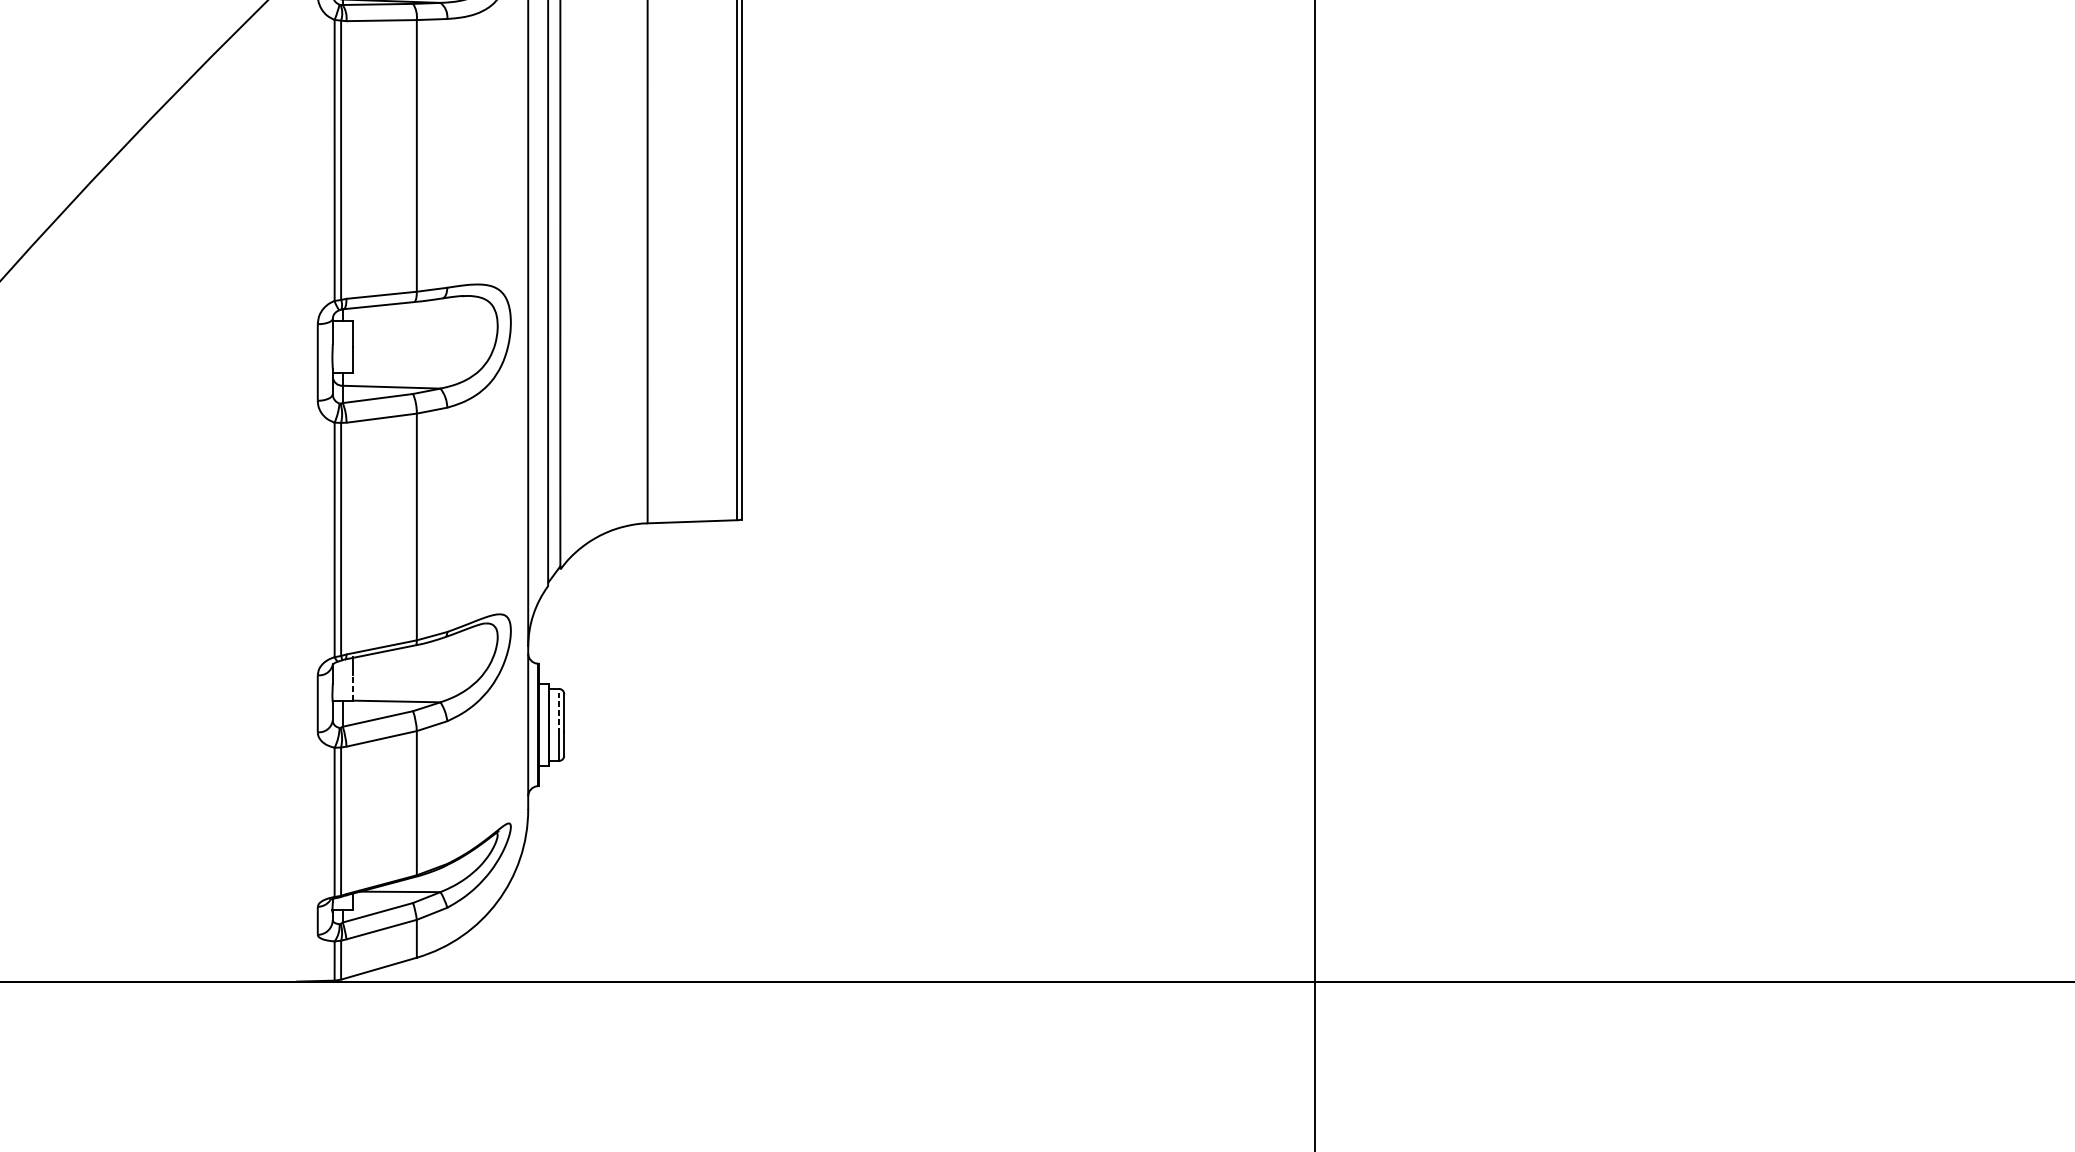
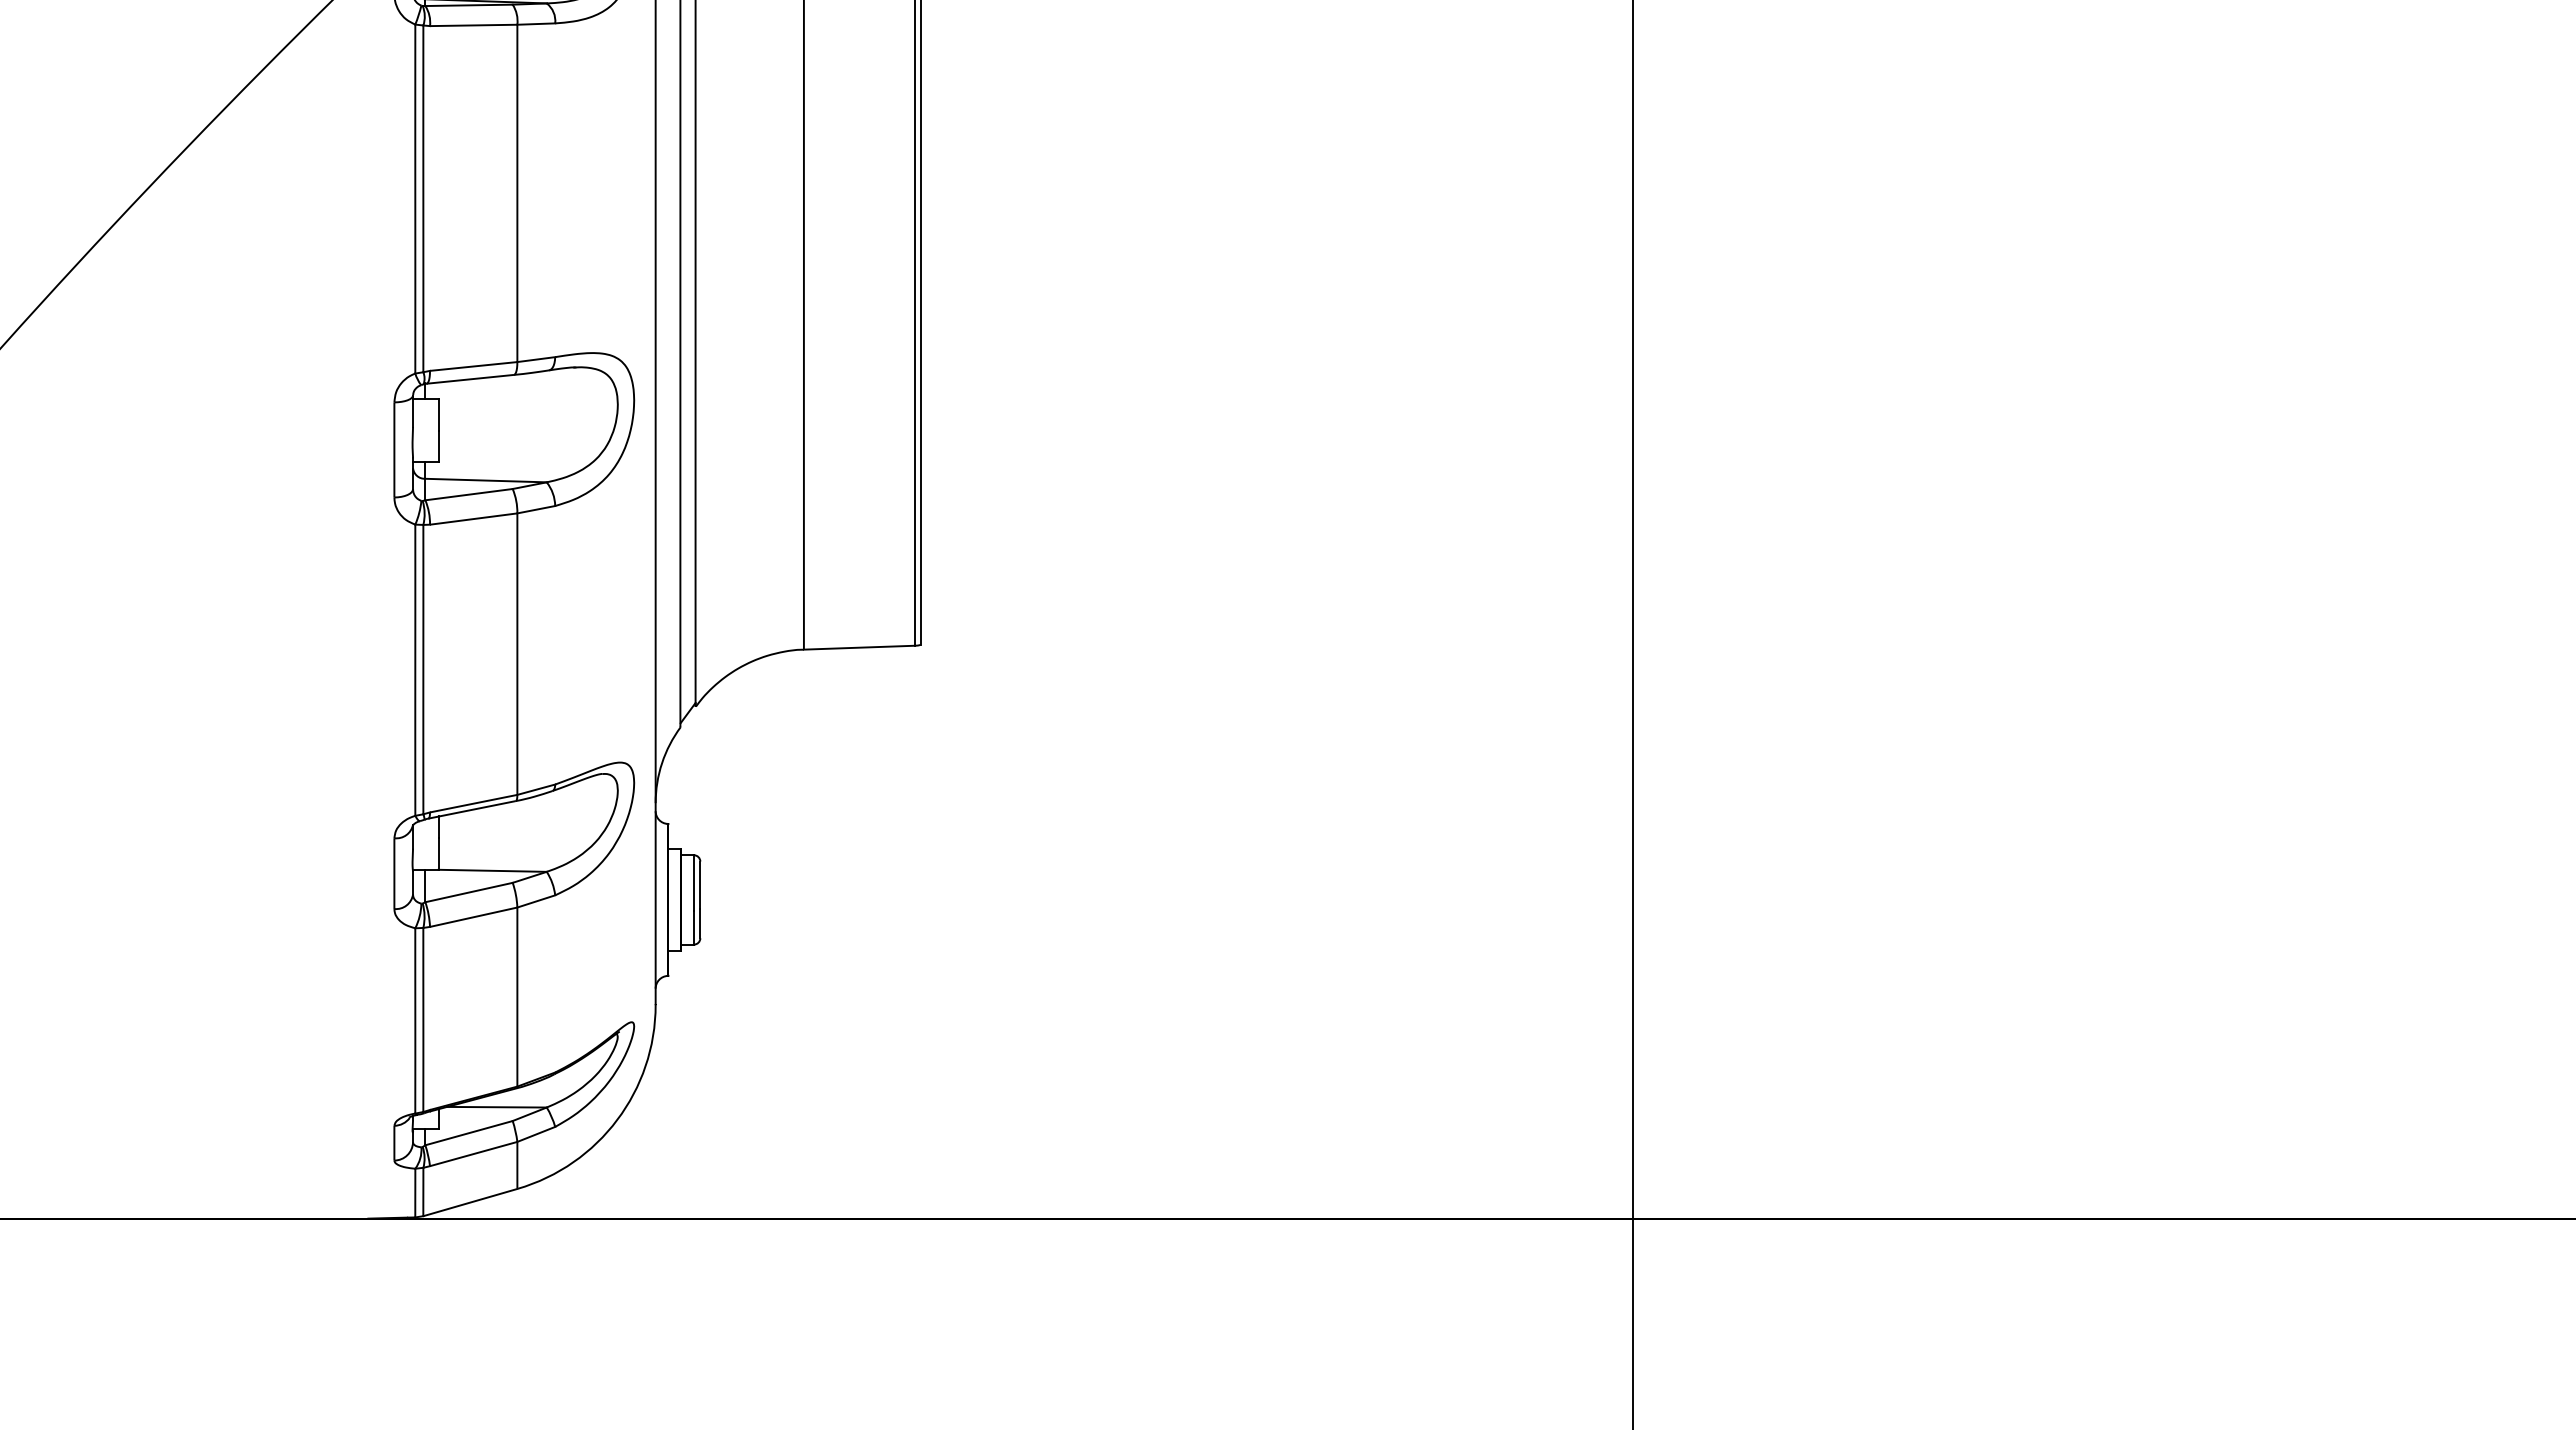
line: (353, 687) -> (438, 853), dashed -> solid
line: (558, 710) -> (693, 882), dashed -> solid

